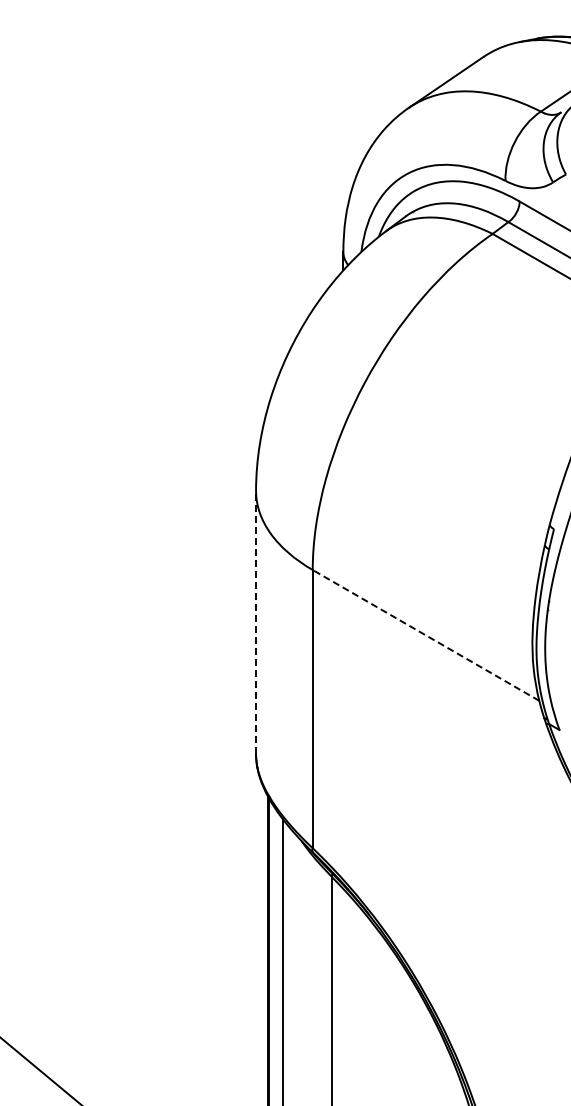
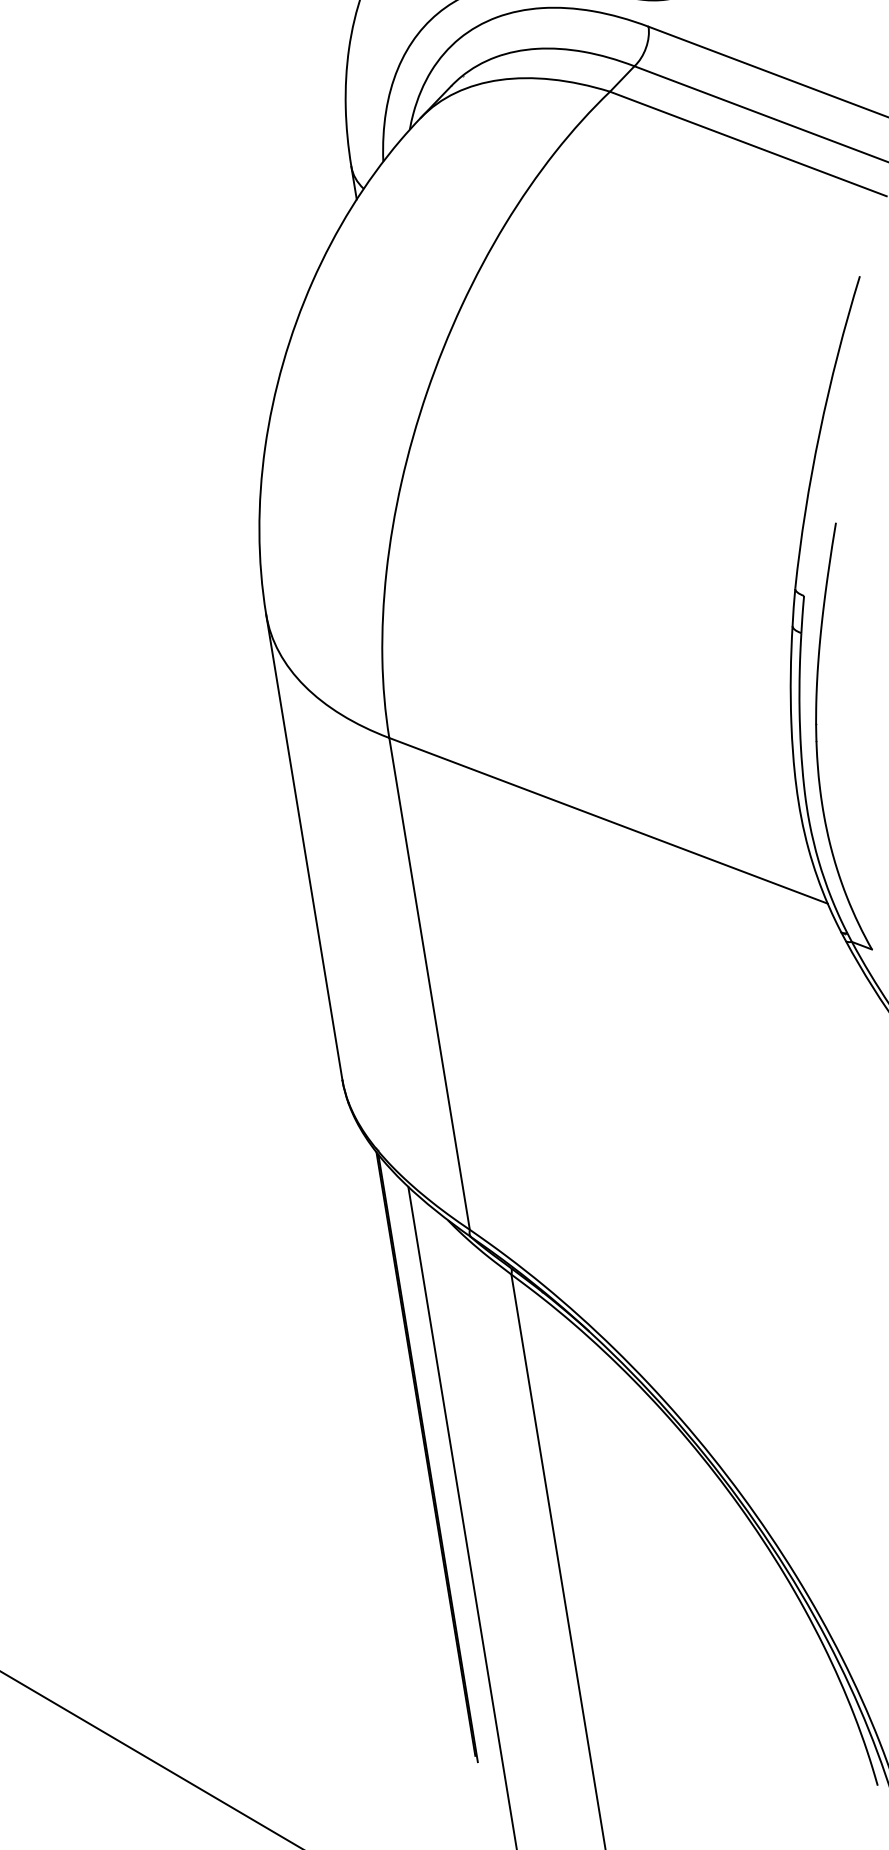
line: (256, 622) -> (305, 847), dashed -> solid
line: (426, 635) -> (609, 820), dashed -> solid

